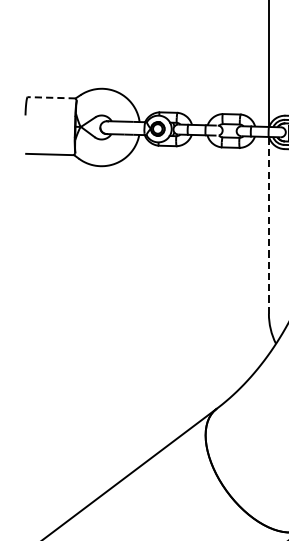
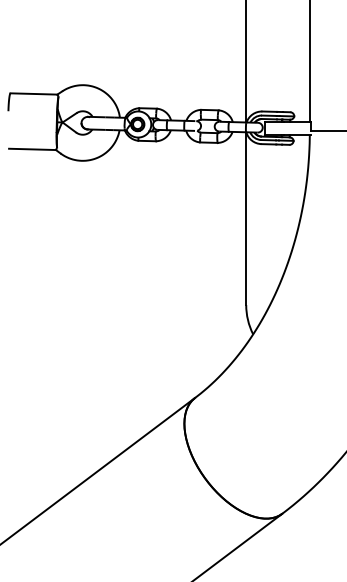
line: (51, 97) -> (33, 93), dashed -> solid
line: (269, 225) -> (246, 218), dashed -> solid

